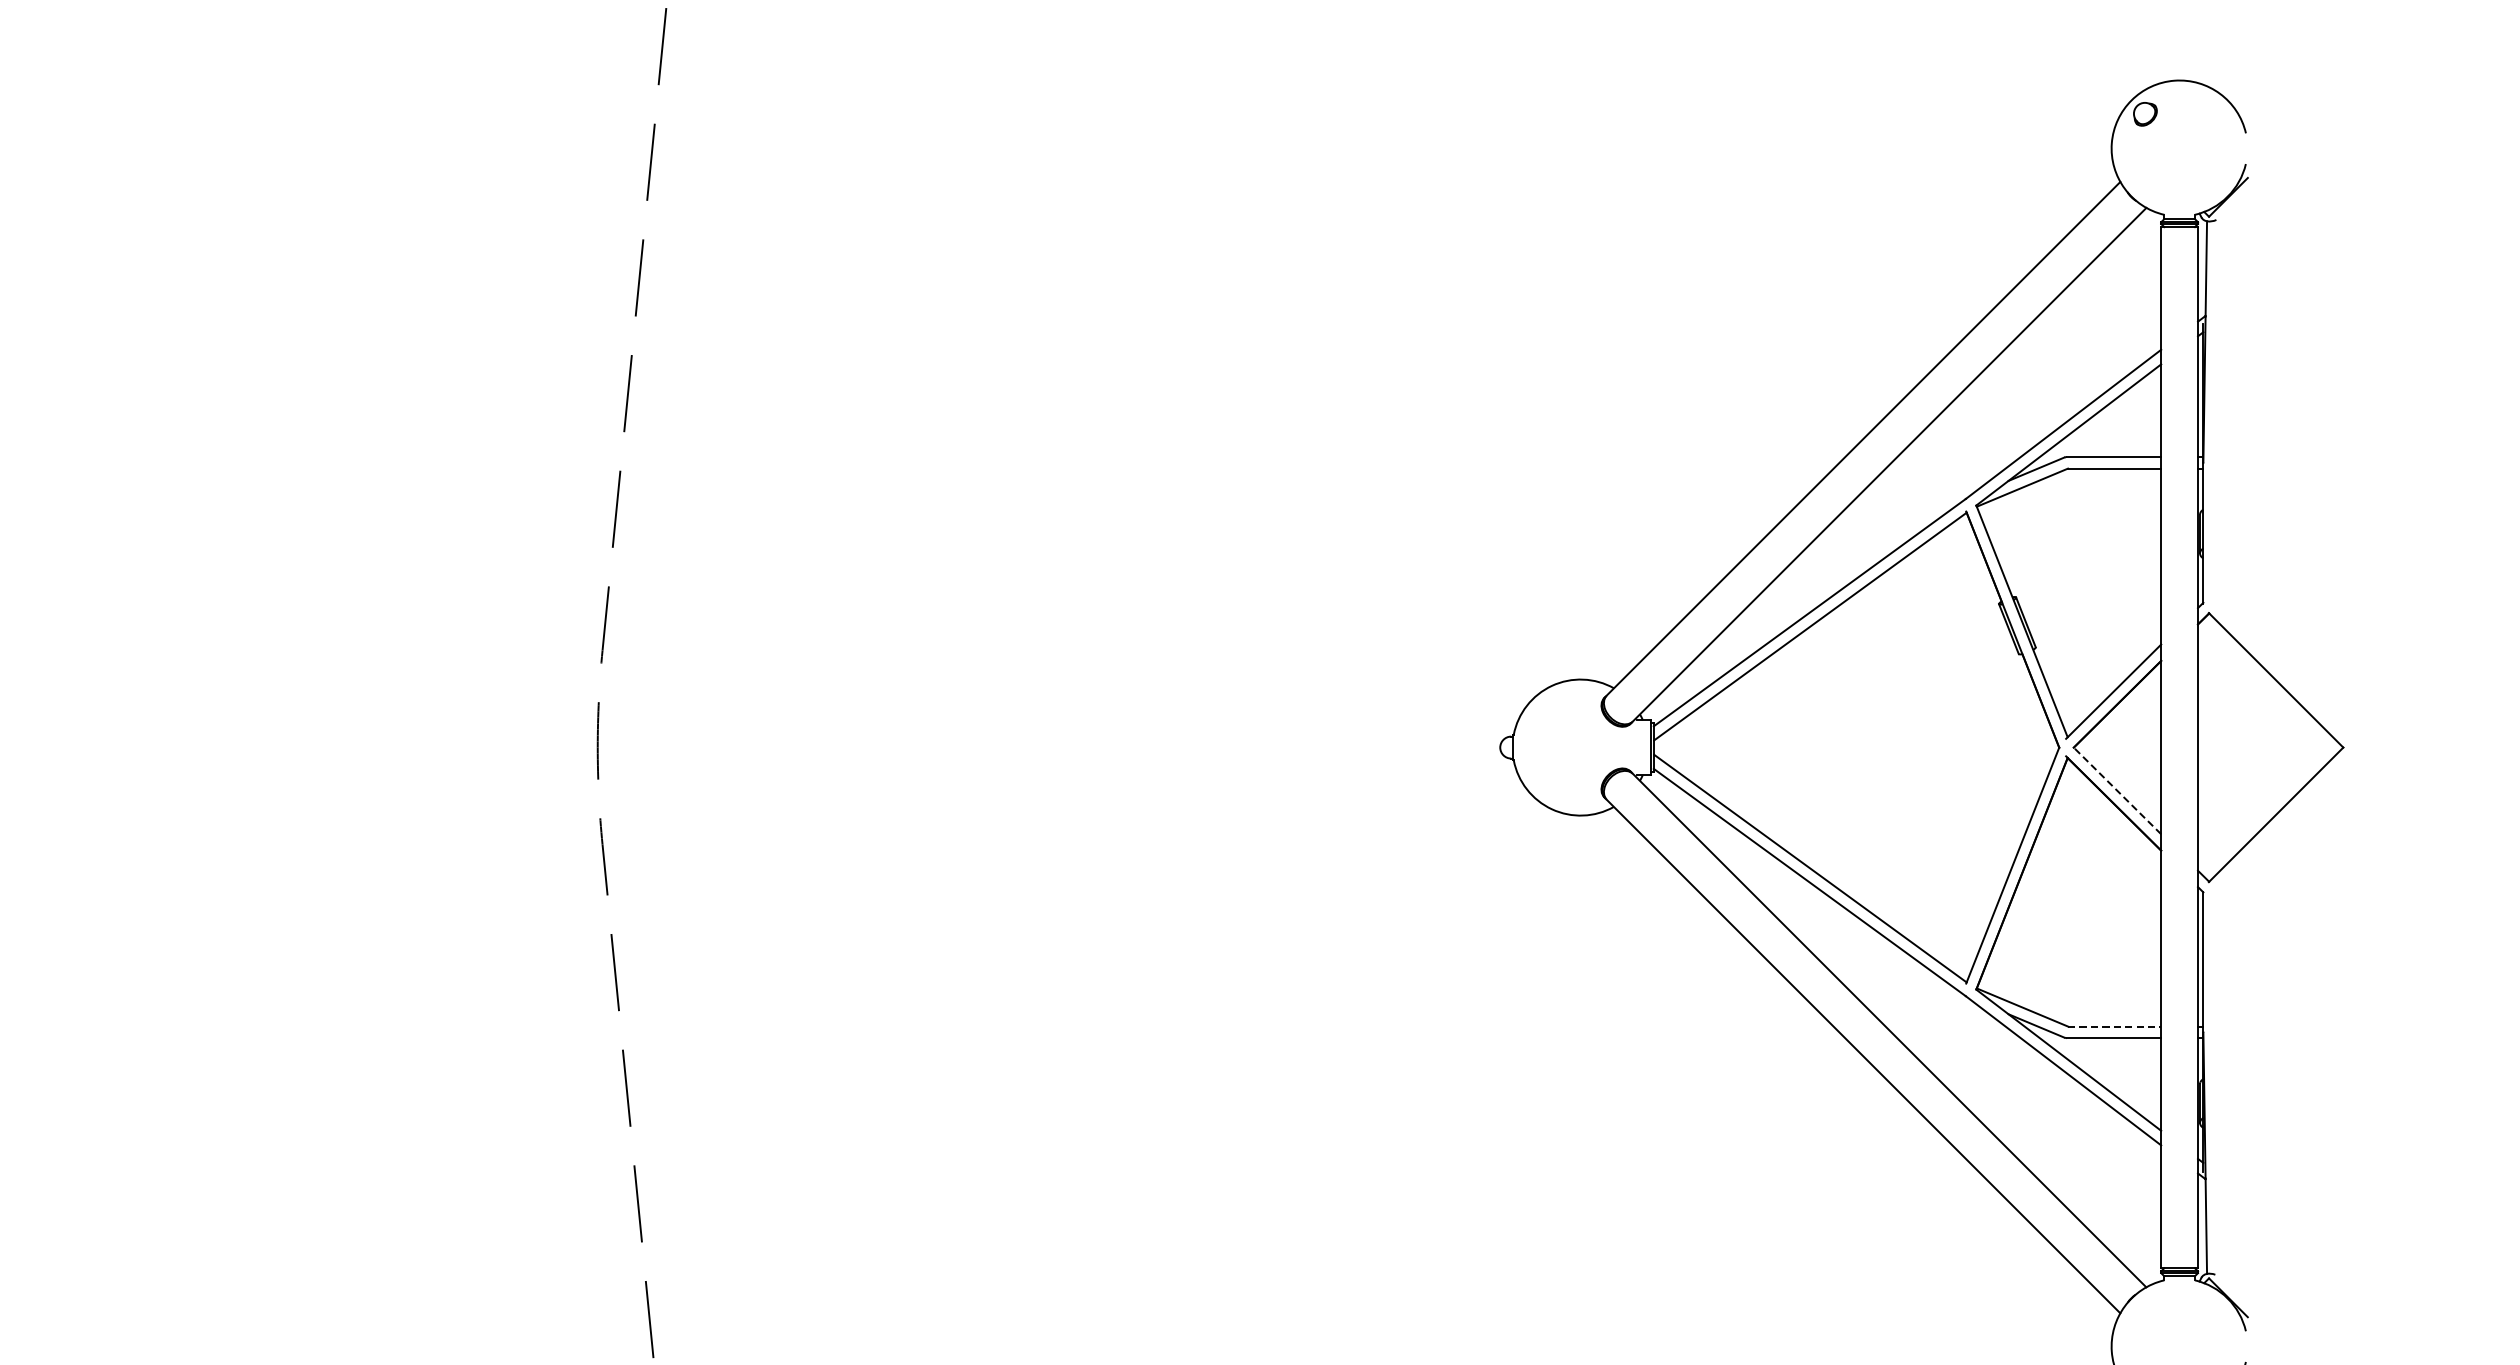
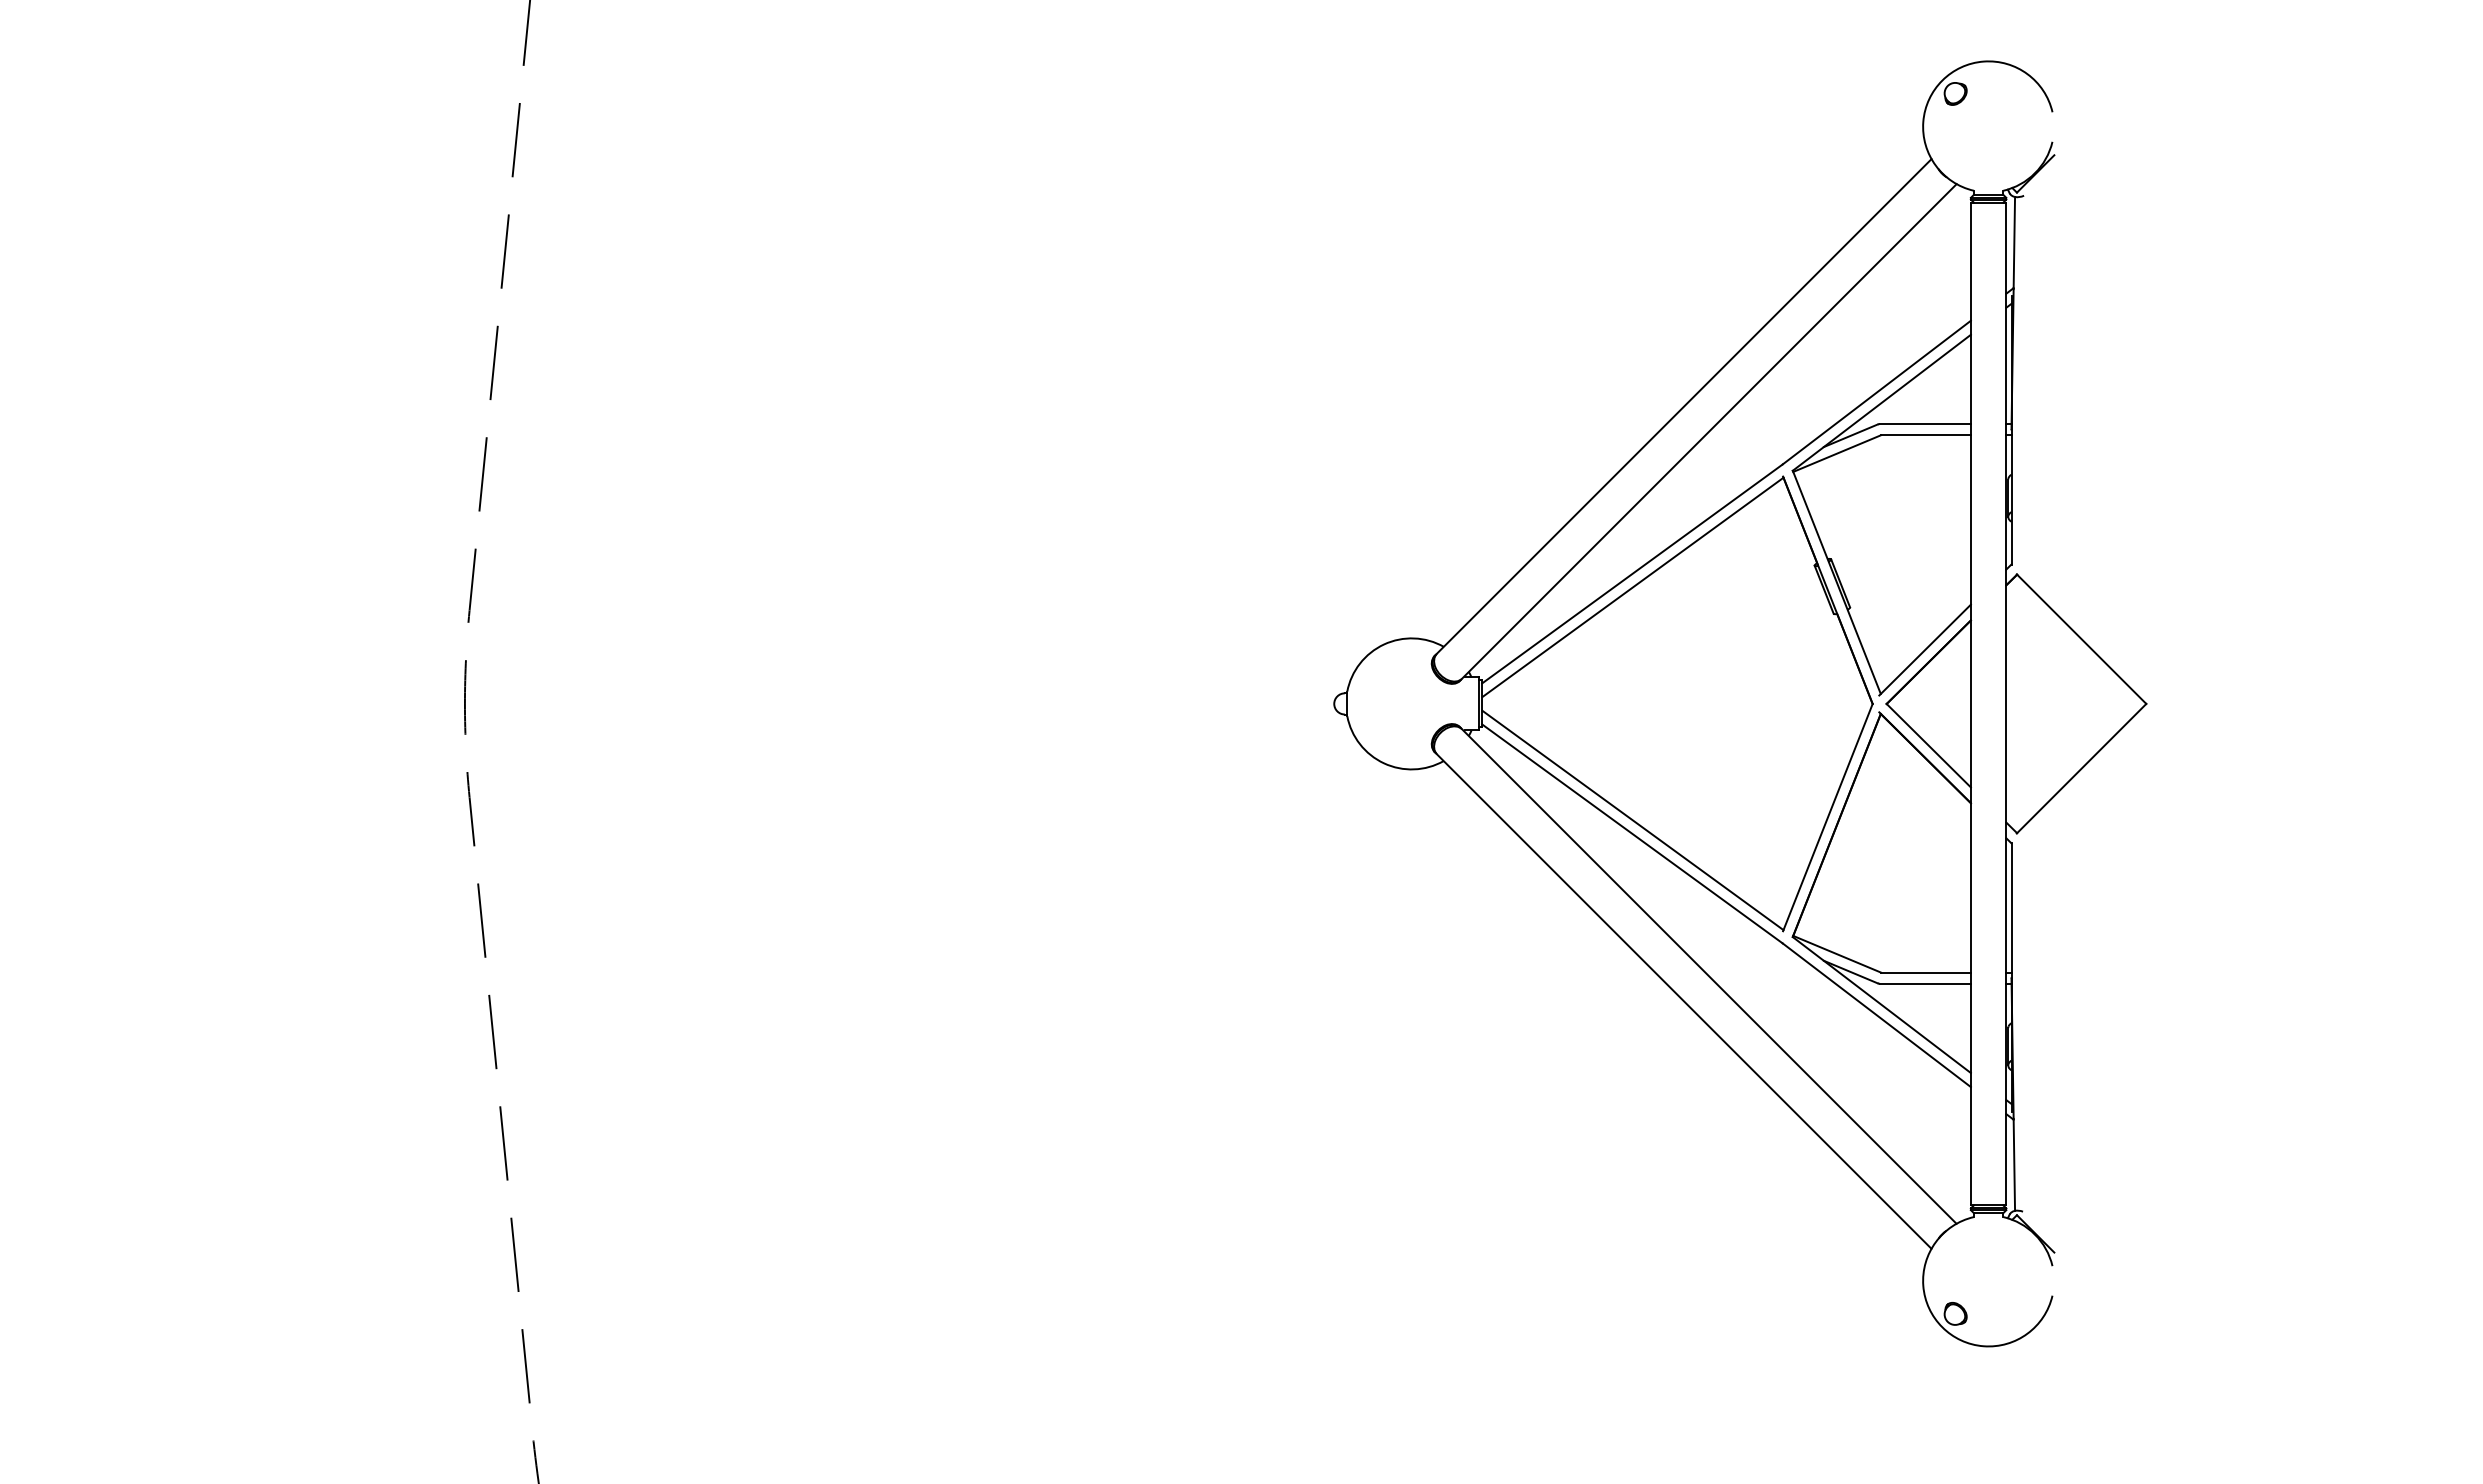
line: (2117, 790) -> (1928, 745), dashed -> solid
line: (2115, 1026) -> (1926, 972), dashed -> solid

